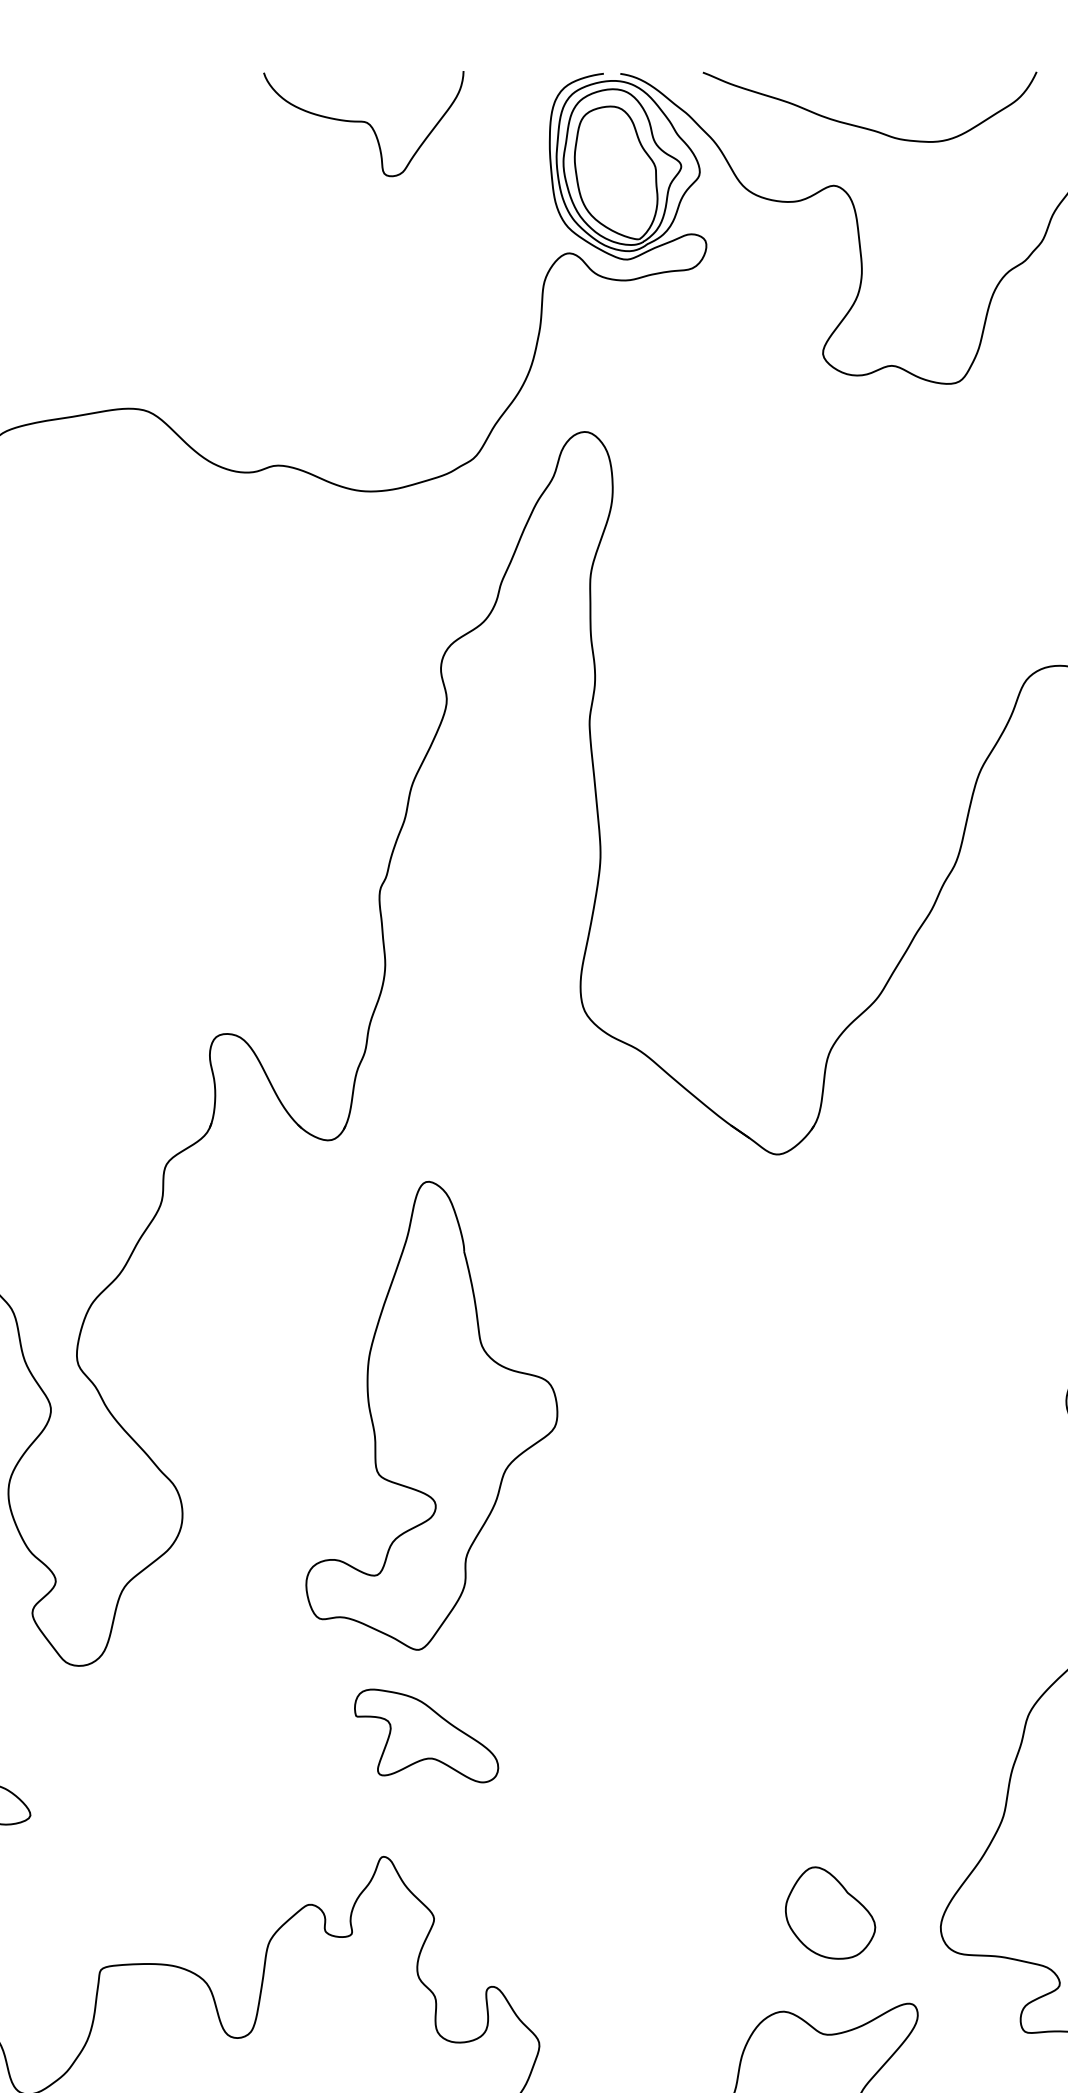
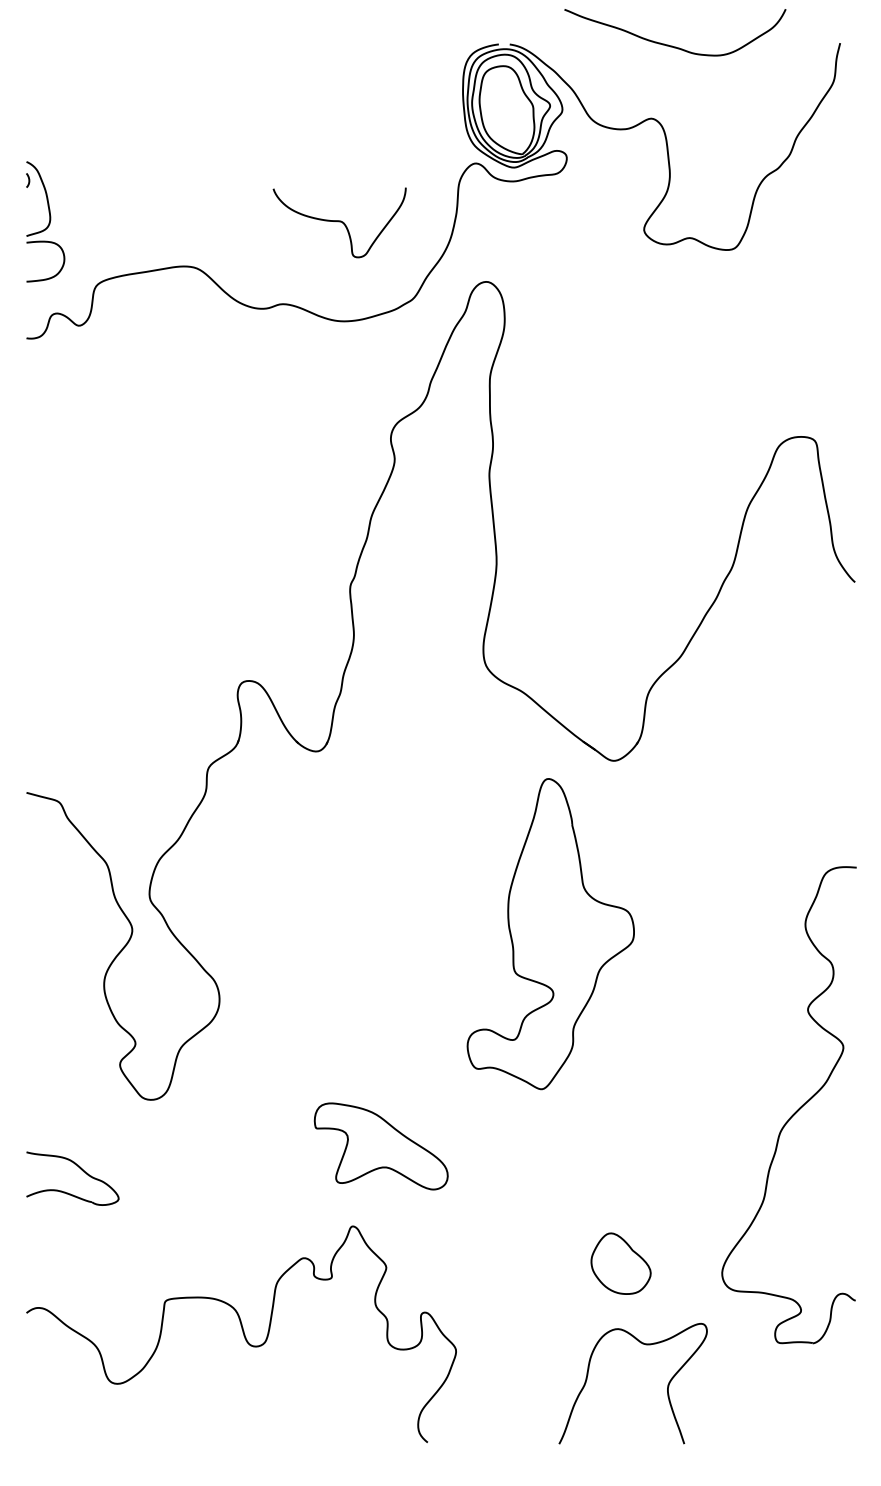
curve: (363, 123) -> (339, 222), moved
curve: (865, 126) -> (672, 45), moved
part: (431, 1416) -> (550, 934), moved
part: (426, 1734) -> (381, 1145), size x1.4
part: (829, 1912) -> (620, 1263), moved

